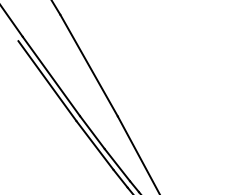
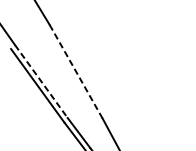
line: (89, 66) -> (76, 72), solid -> dashed
line: (51, 76) -> (41, 81), solid -> dashed

